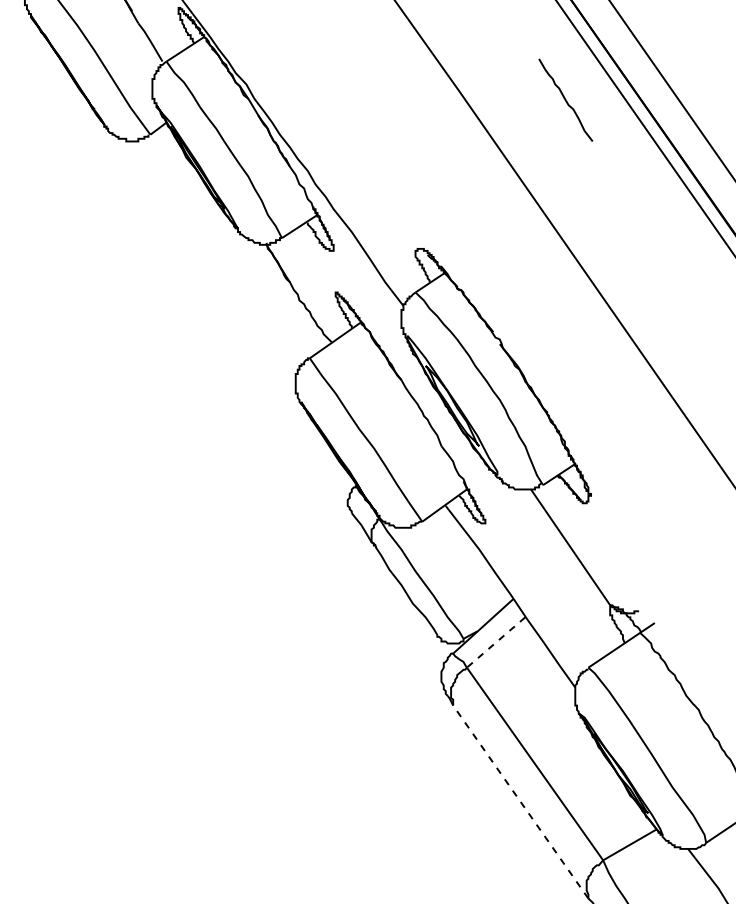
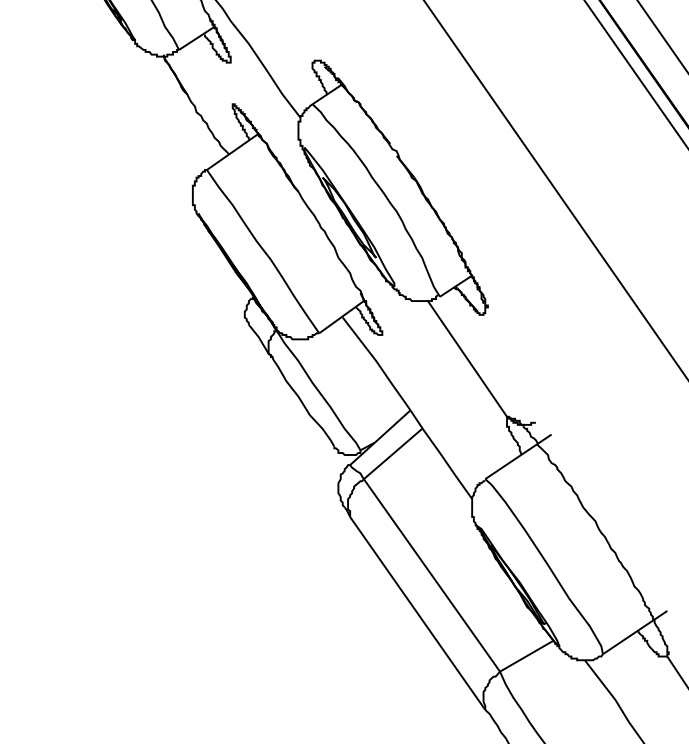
line: (496, 642) -> (393, 453), dashed -> solid
line: (520, 802) -> (417, 613), dashed -> solid

